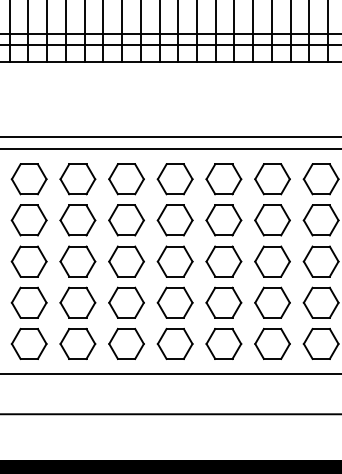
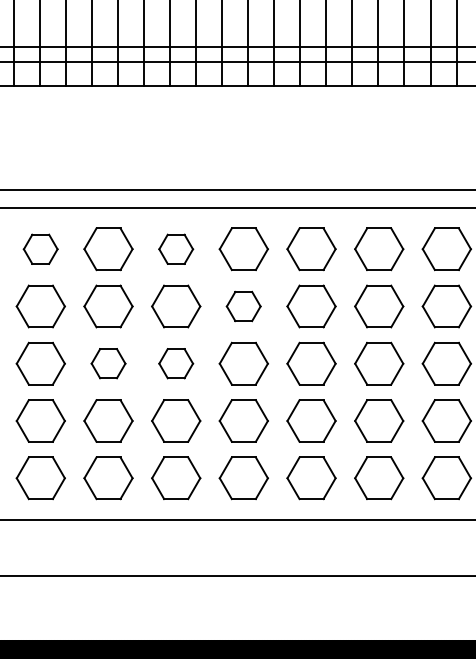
part: (28, 179) -> (39, 249), size x0.7
part: (126, 179) -> (176, 249), size x0.7
part: (174, 220) -> (242, 306), size x0.7
part: (77, 261) -> (107, 363), size x0.7
part: (126, 261) -> (176, 363), size x0.7

